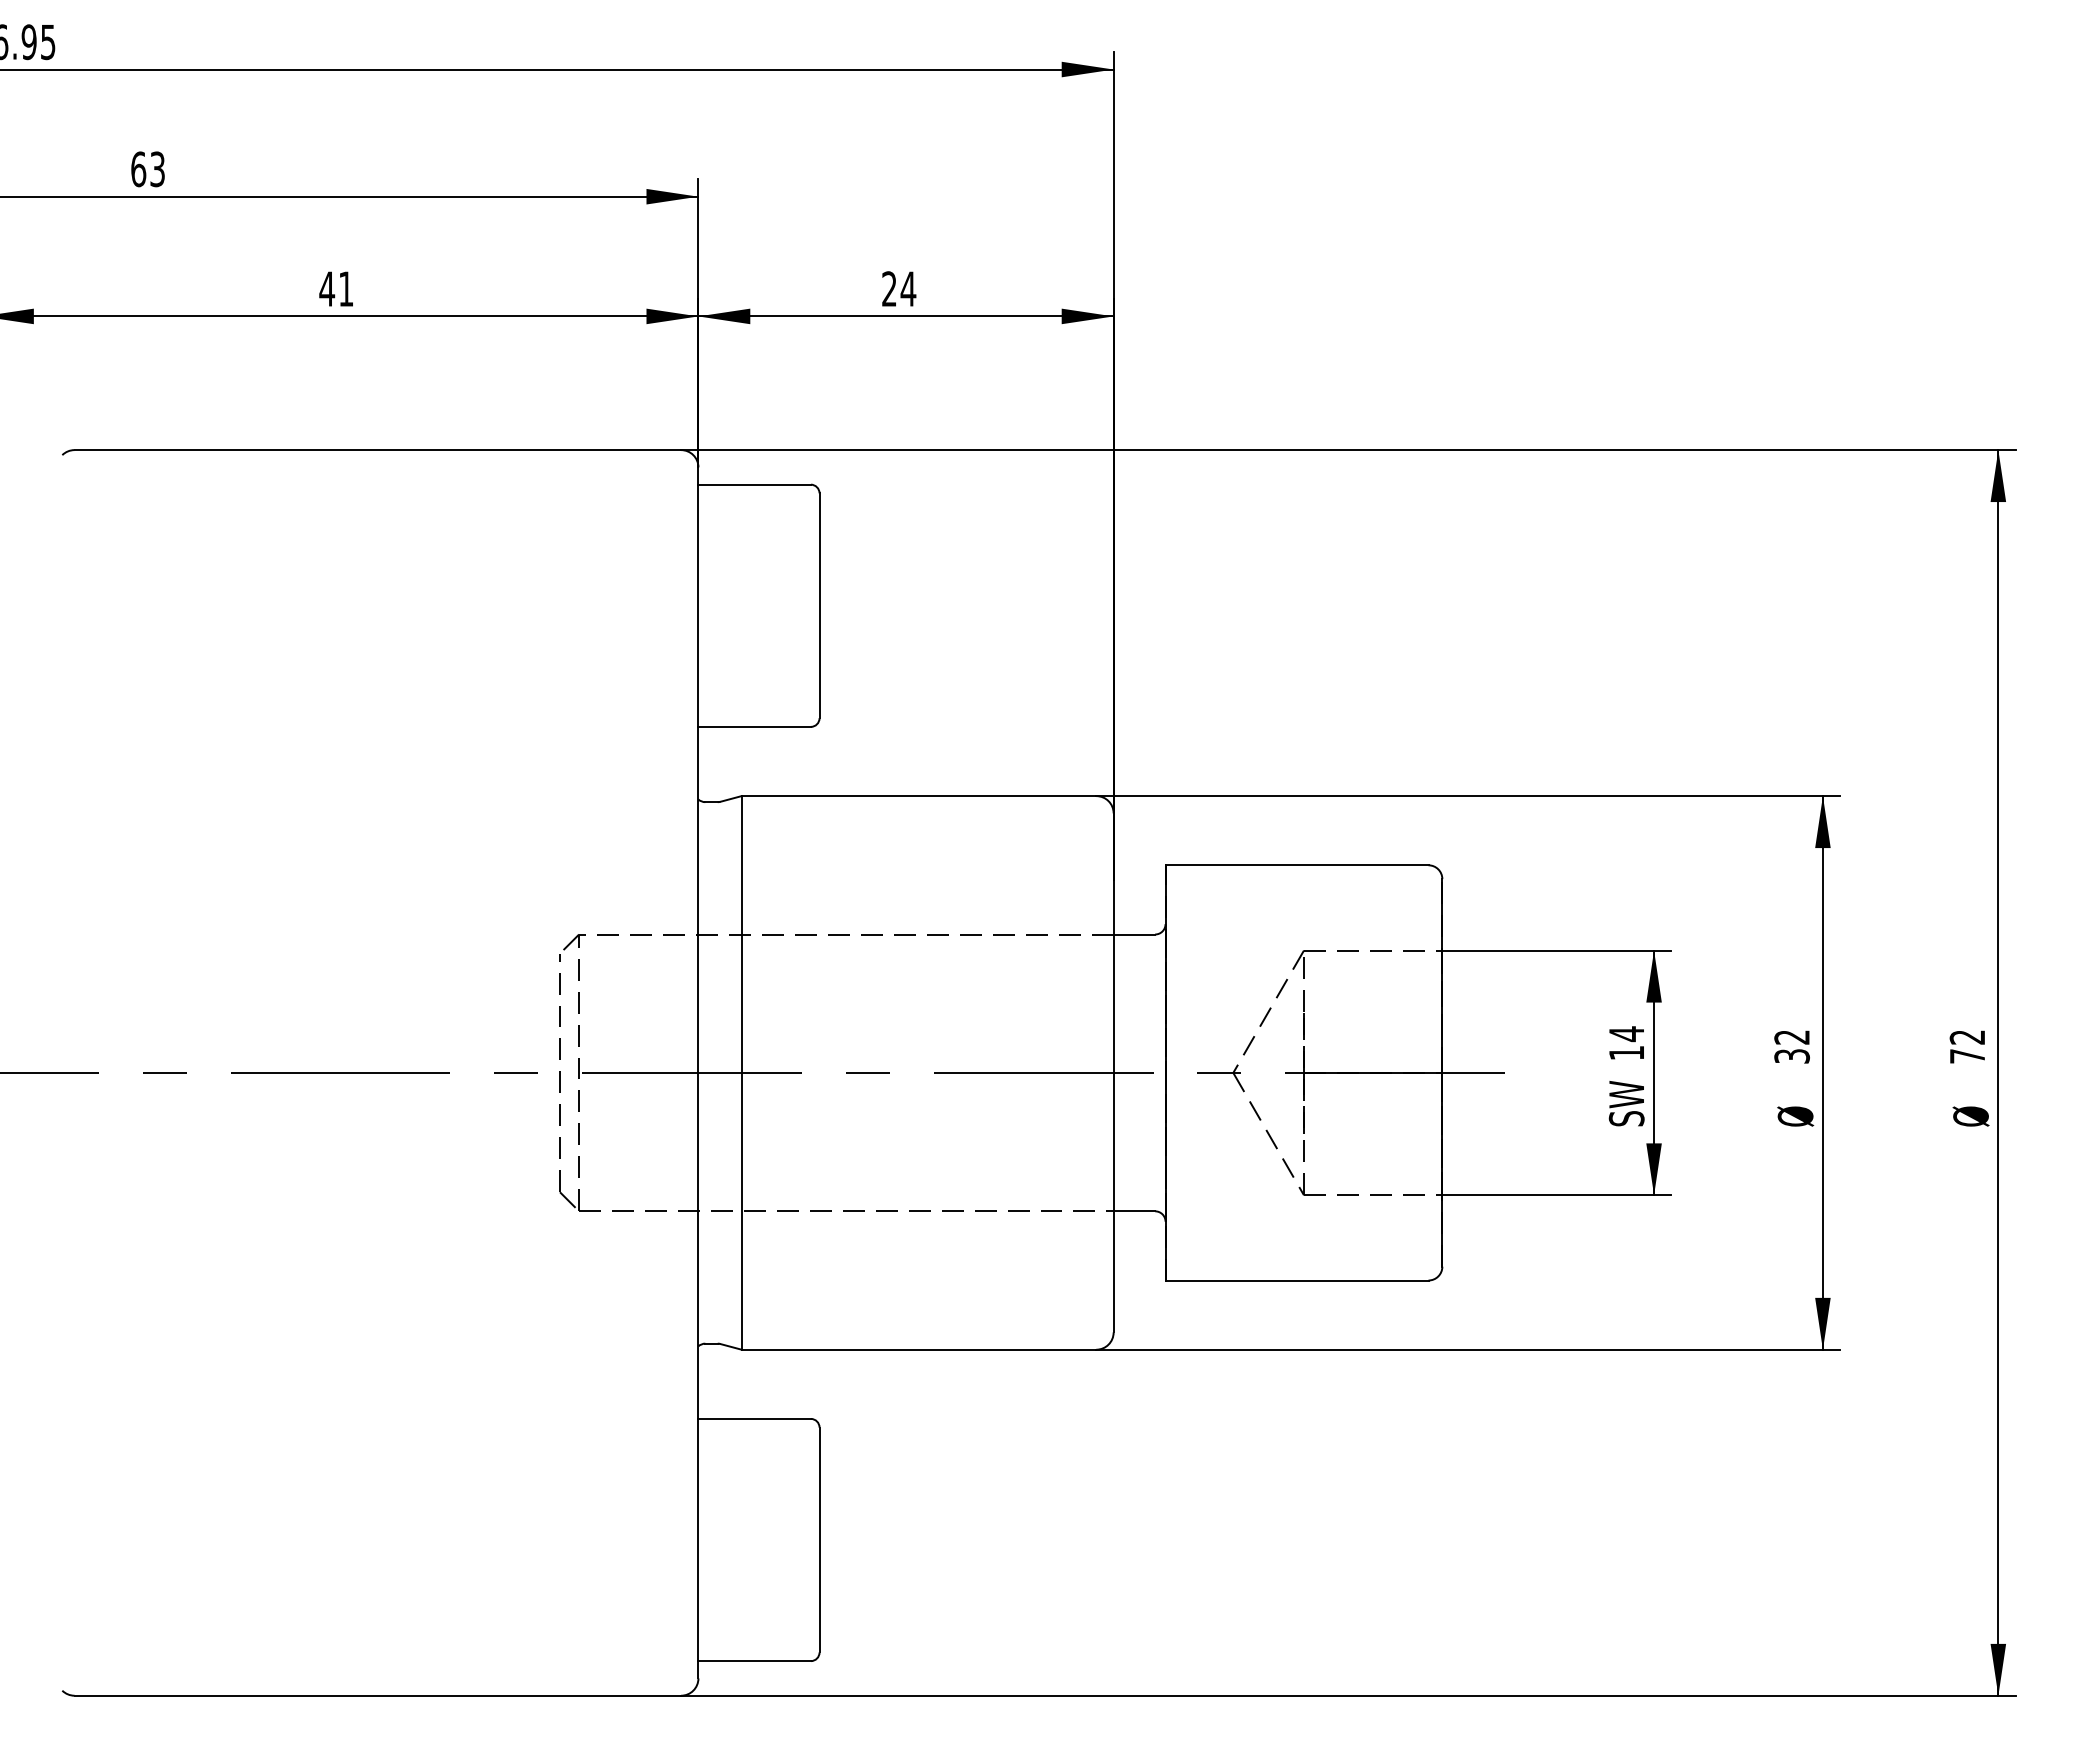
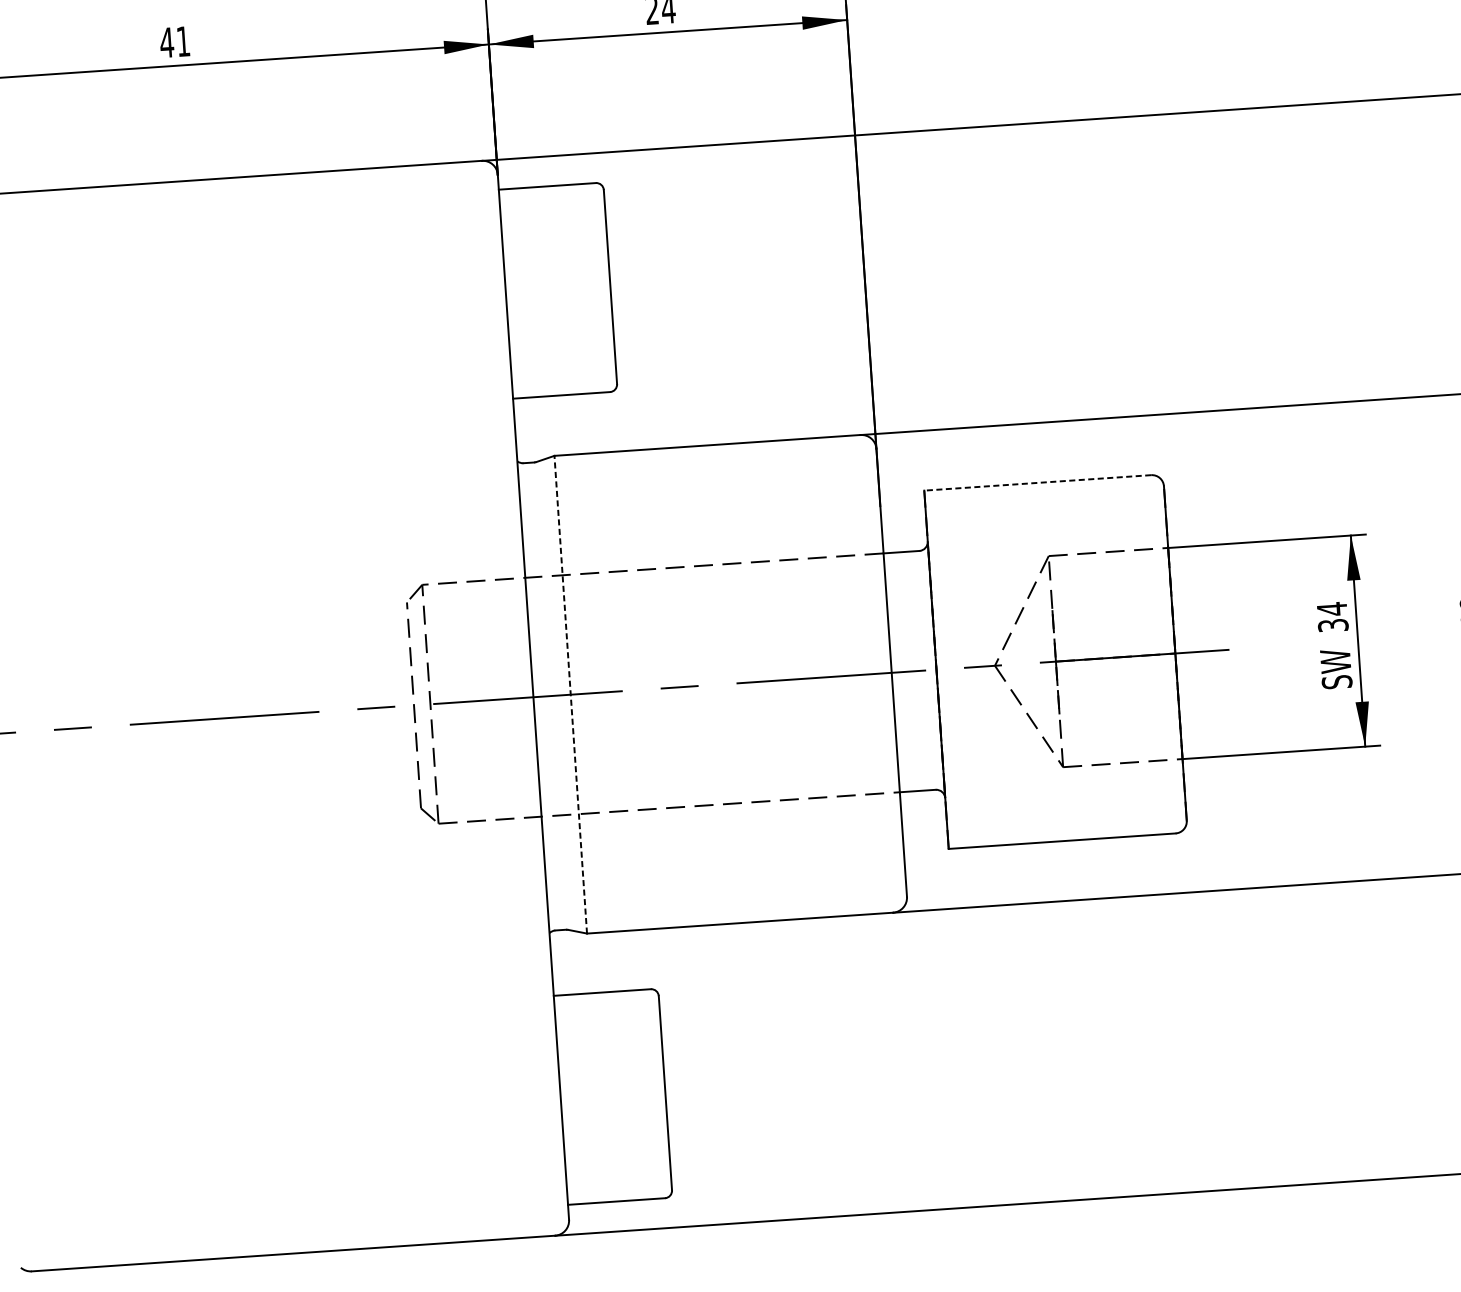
line: (1296, 865) -> (1037, 483), solid -> dashed
text: (1626, 1053) -> (1333, 625), 14 -> 34
line: (741, 1072) -> (570, 694), solid -> dashed

